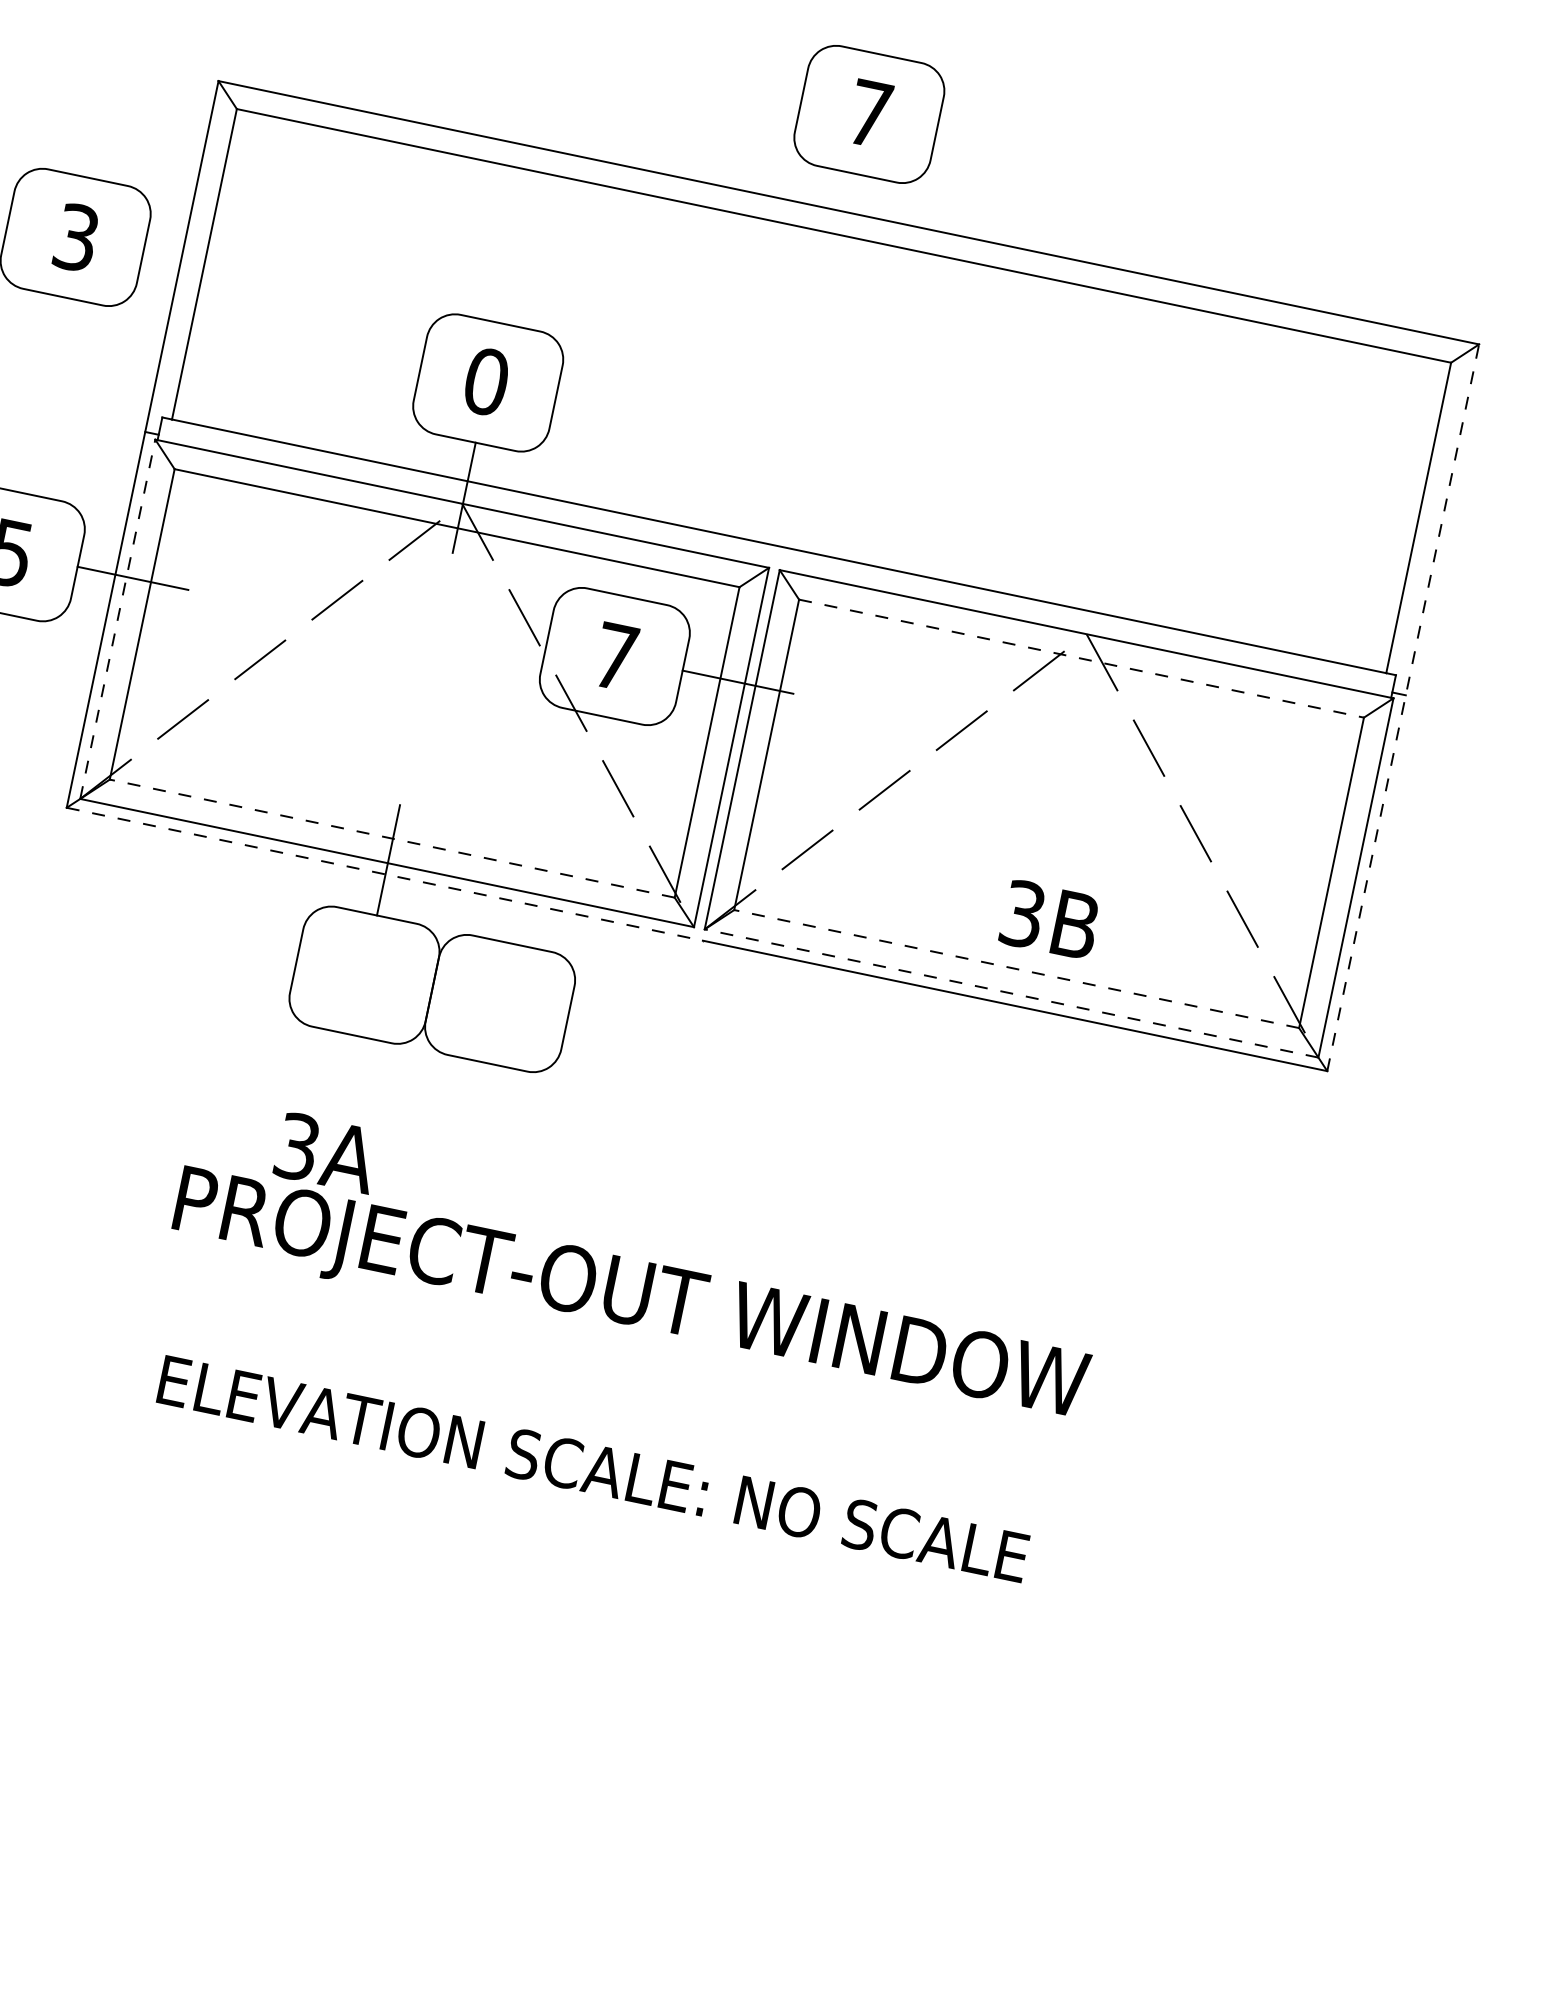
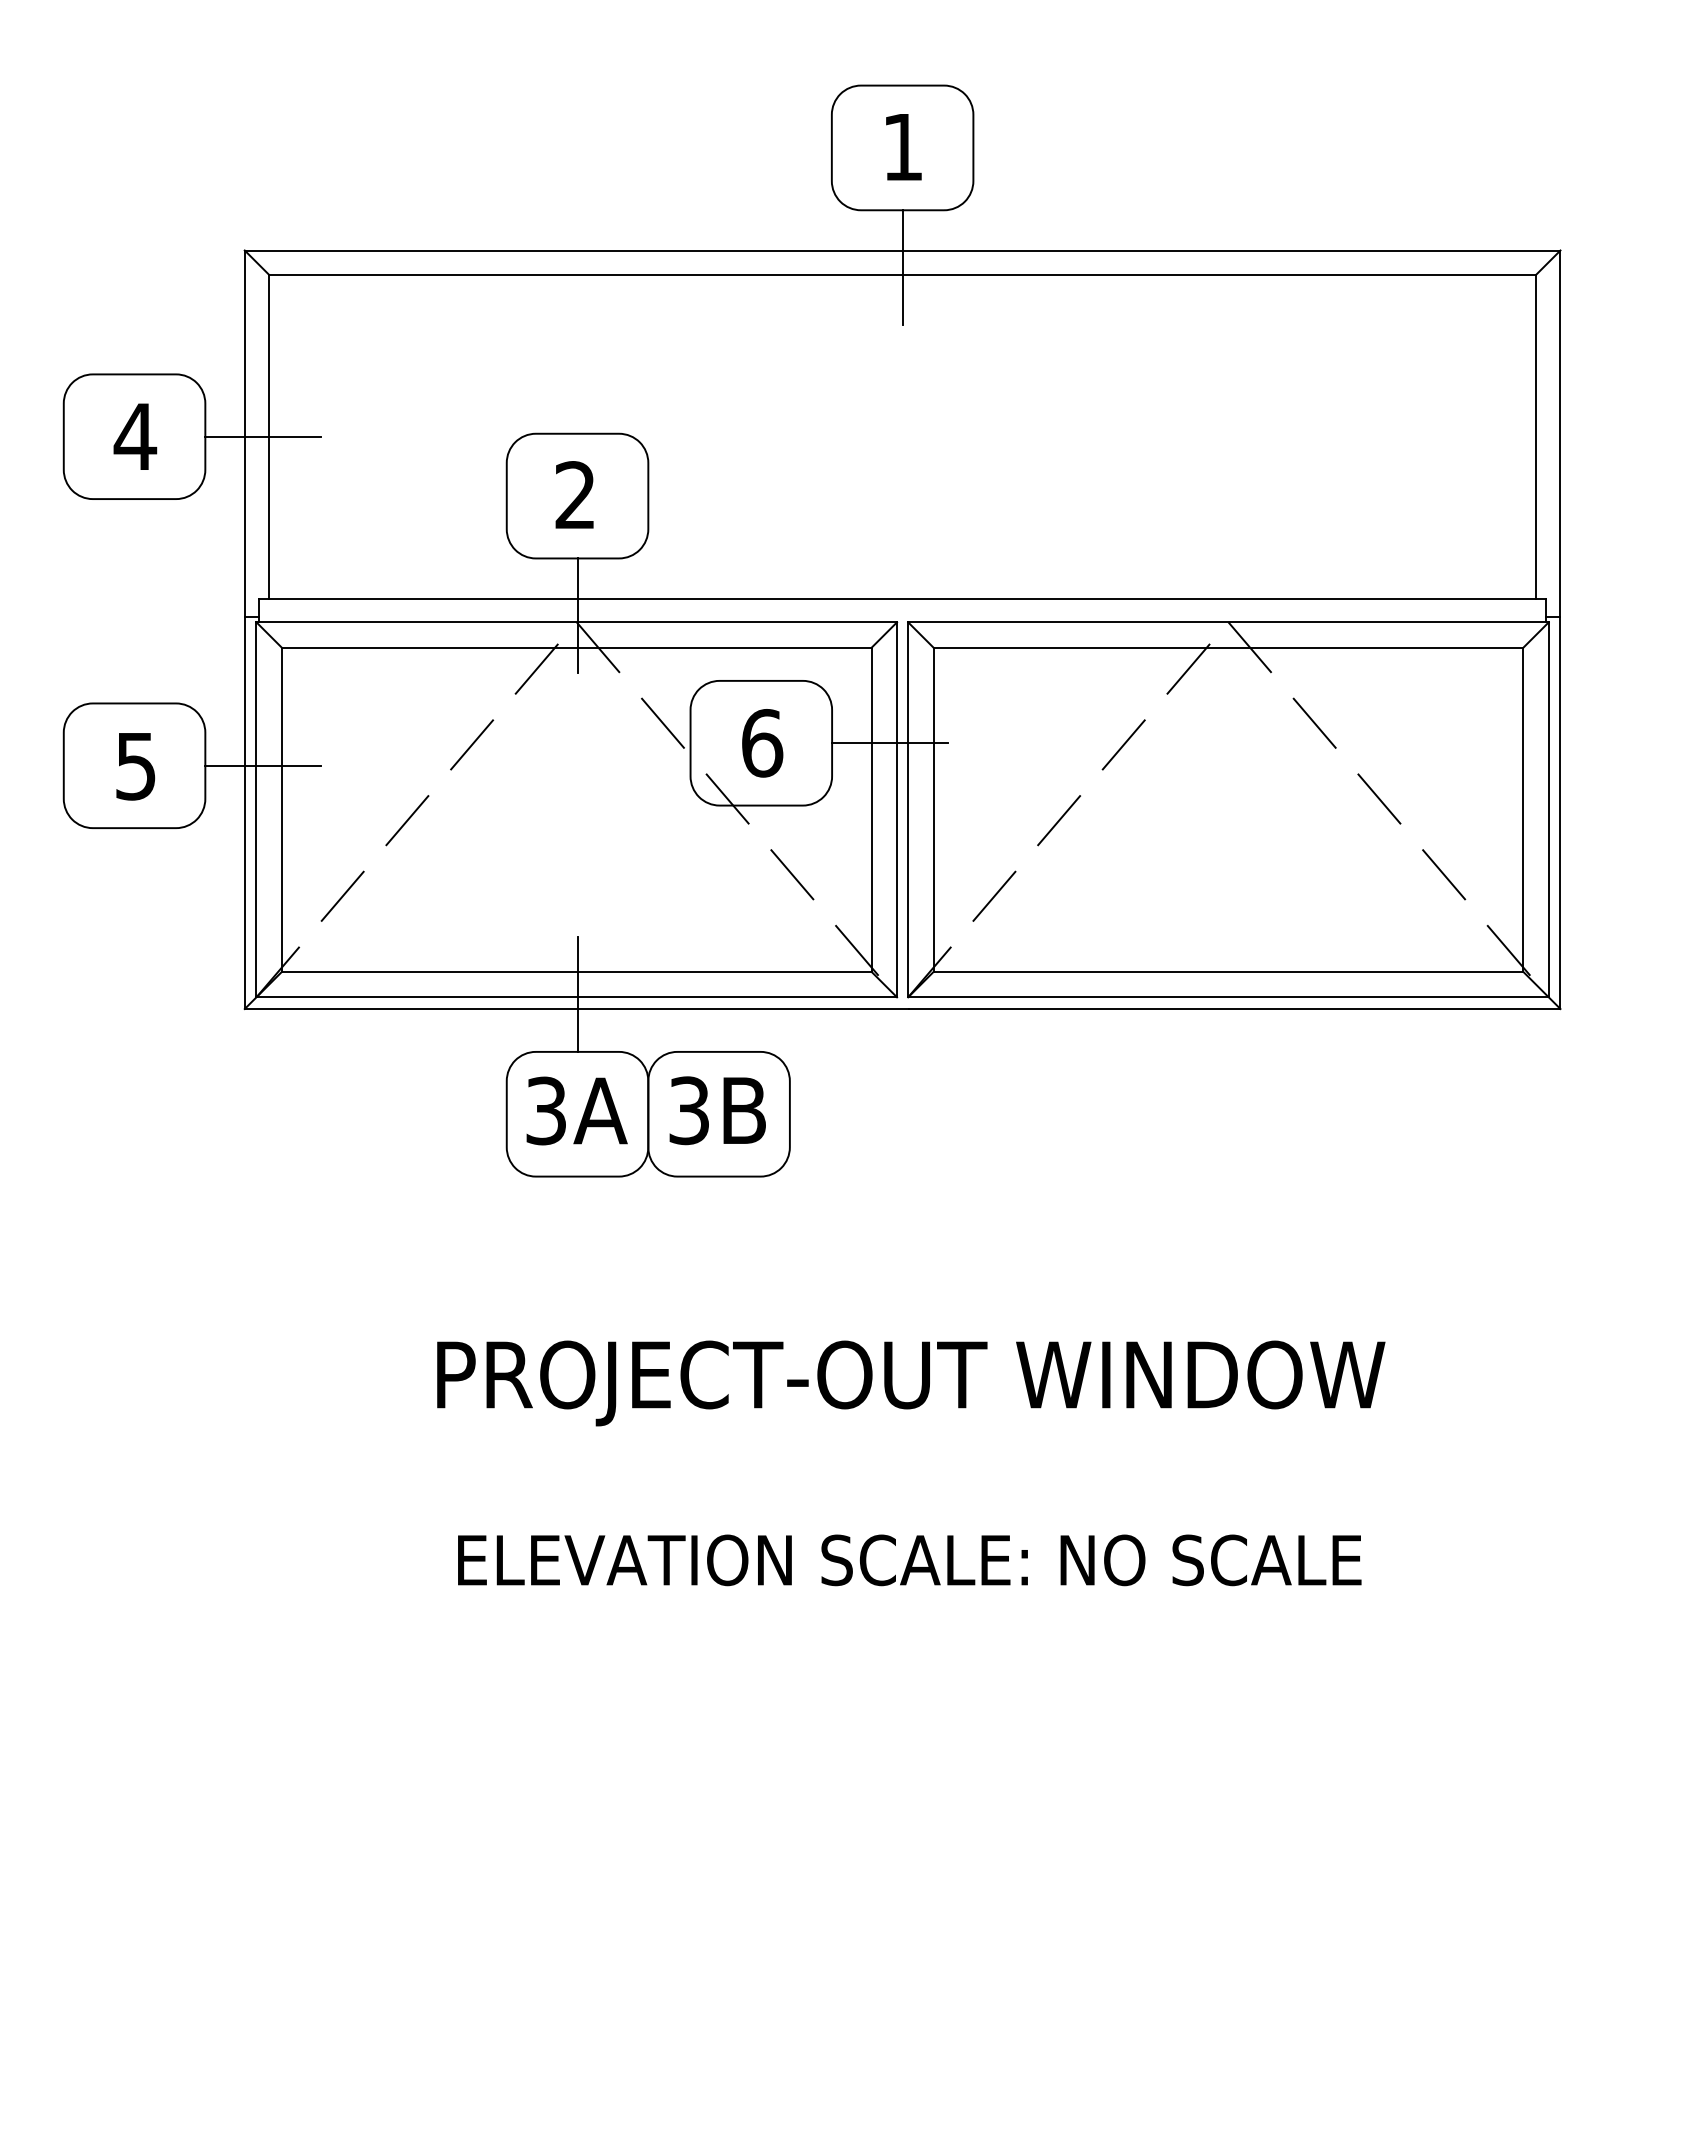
text: (869, 114) -> (902, 147), 7 -> 1
line: (845, 228) -> (902, 267), added
text: (76, 237) -> (135, 436), 3 -> 4
line: (198, 262) -> (262, 436), added
text: (486, 381) -> (575, 495), 0 -> 2
line: (117, 618) -> (256, 809), dashed -> solid
text: (615, 657) -> (762, 743), 7 -> 6
line: (1081, 658) -> (1228, 647), dashed -> solid
line: (1403, 707) -> (1560, 629), dashed -> solid
line: (392, 838) -> (576, 971), dashed -> solid
line: (384, 874) -> (576, 1009), dashed -> solid
text: (1050, 919) -> (717, 1110), moved
line: (1016, 968) -> (1228, 971), dashed -> solid
line: (1010, 993) -> (1227, 997), dashed -> solid
text: (326, 1152) -> (576, 1110), moved

